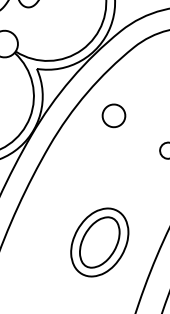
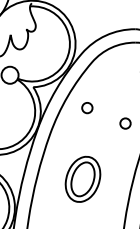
circle: (114, 116) -> (87, 108), size x0.71
part: (99, 241) -> (82, 178), moved

